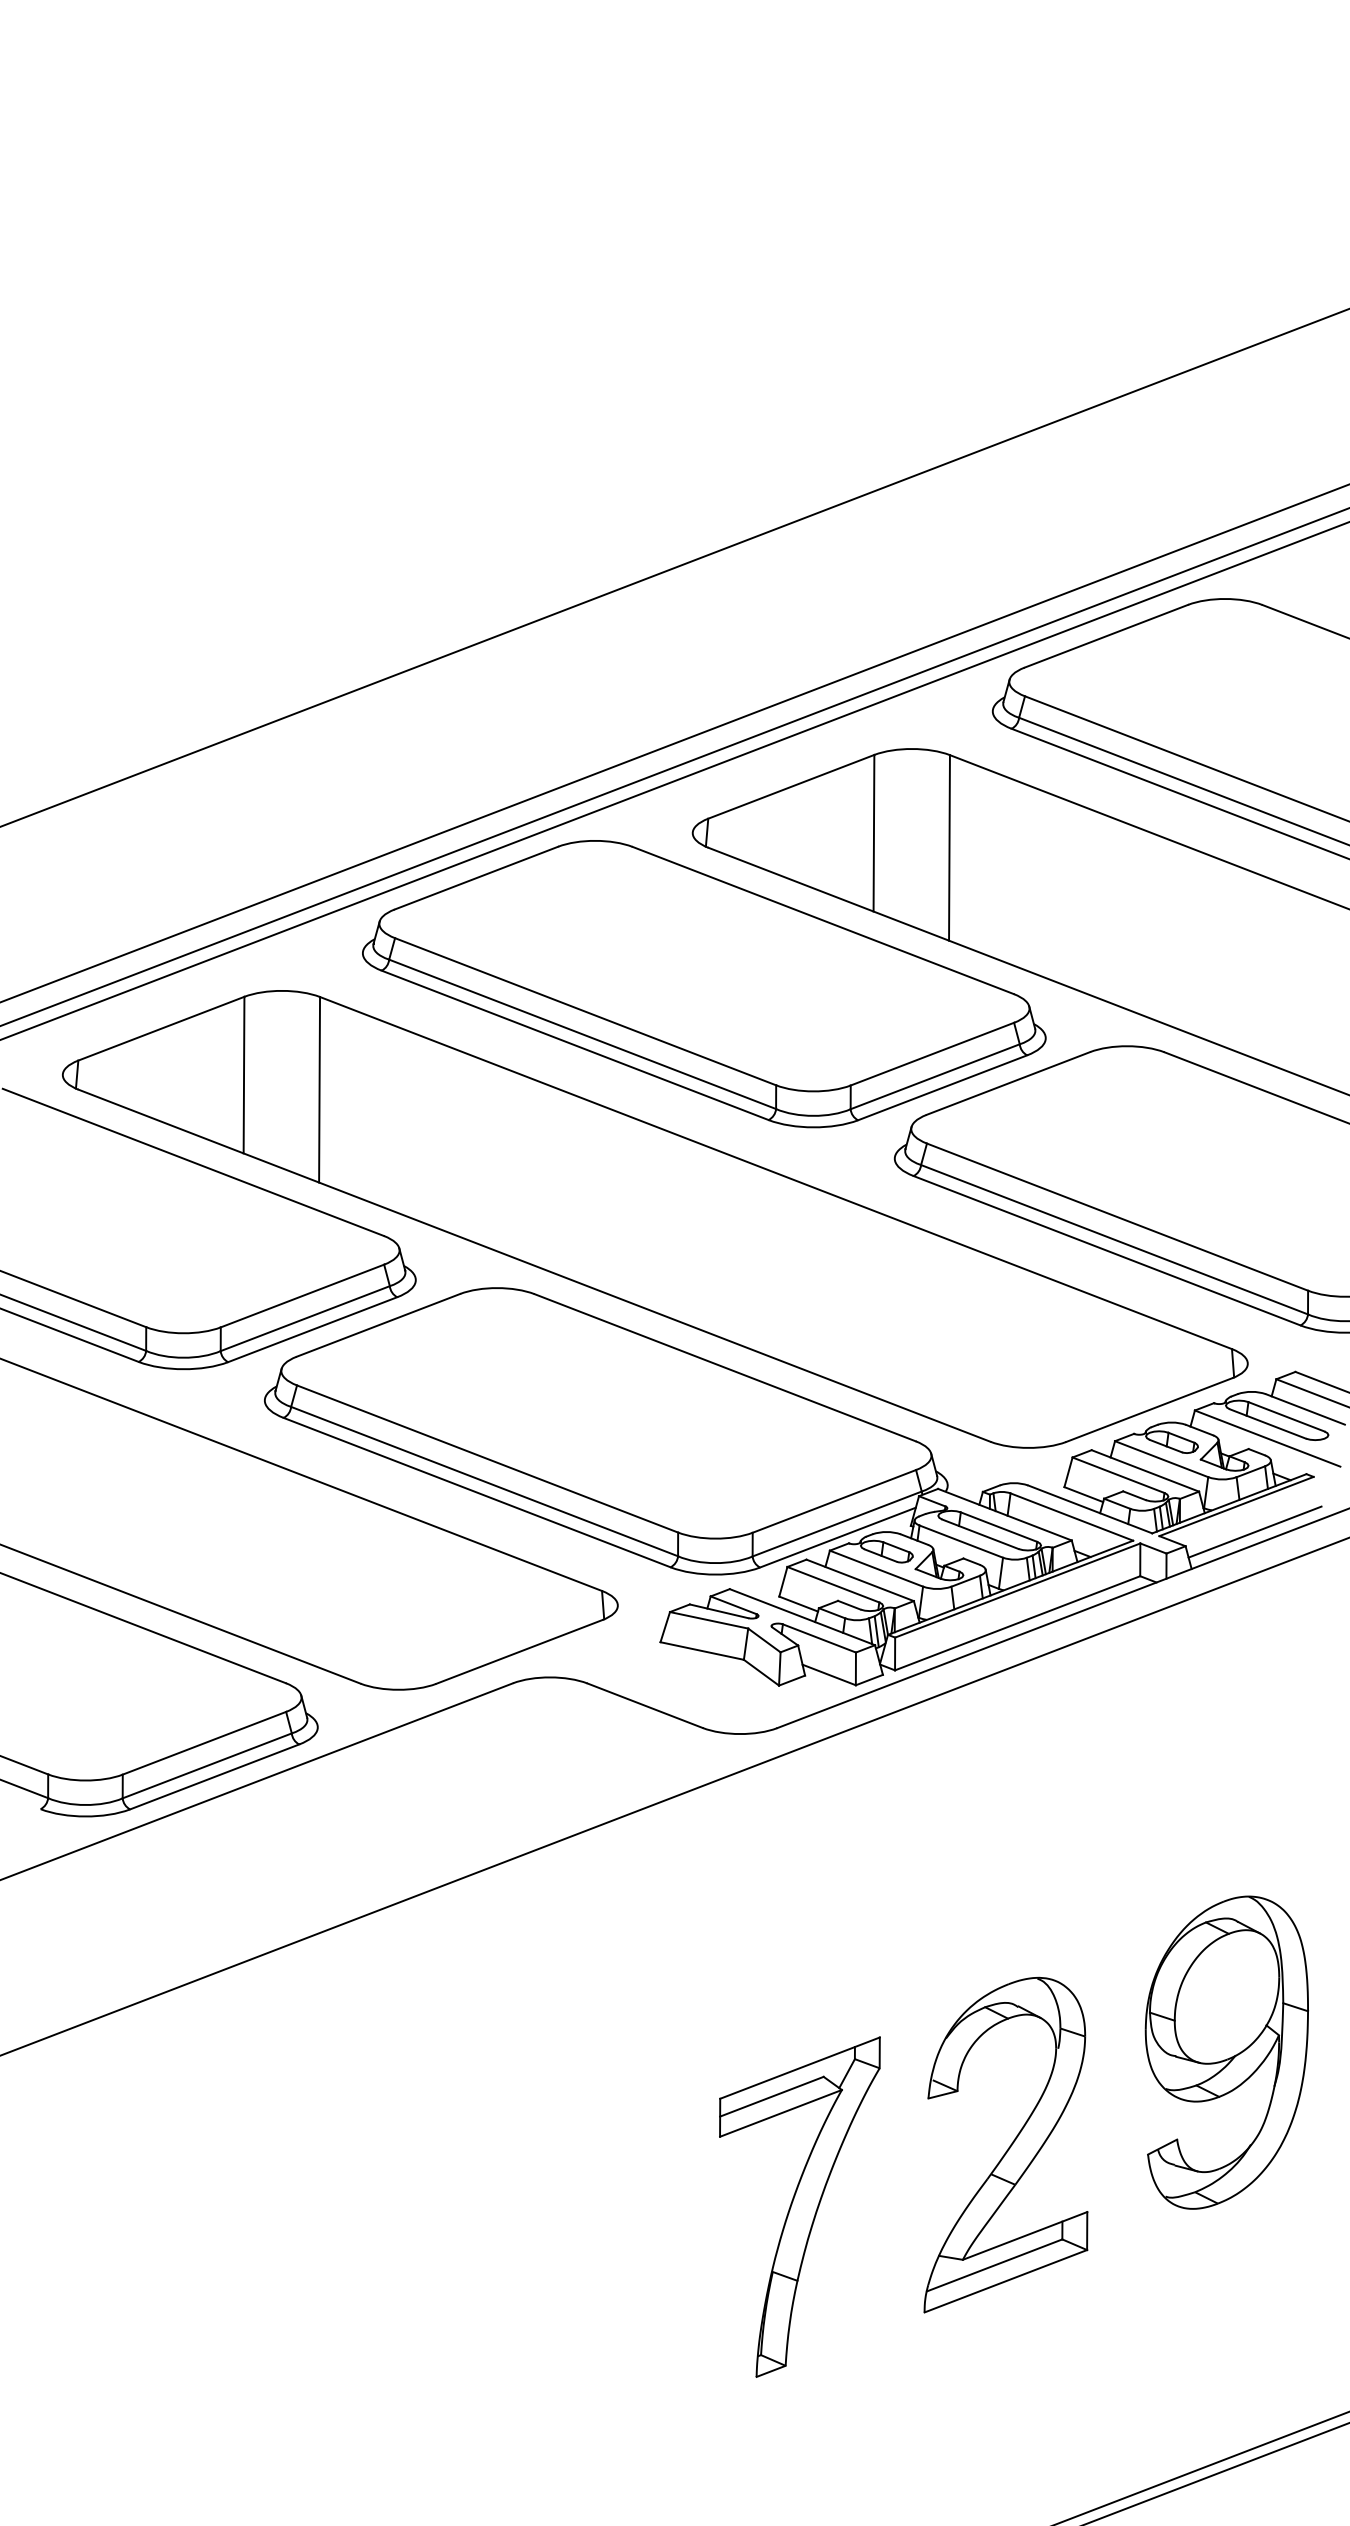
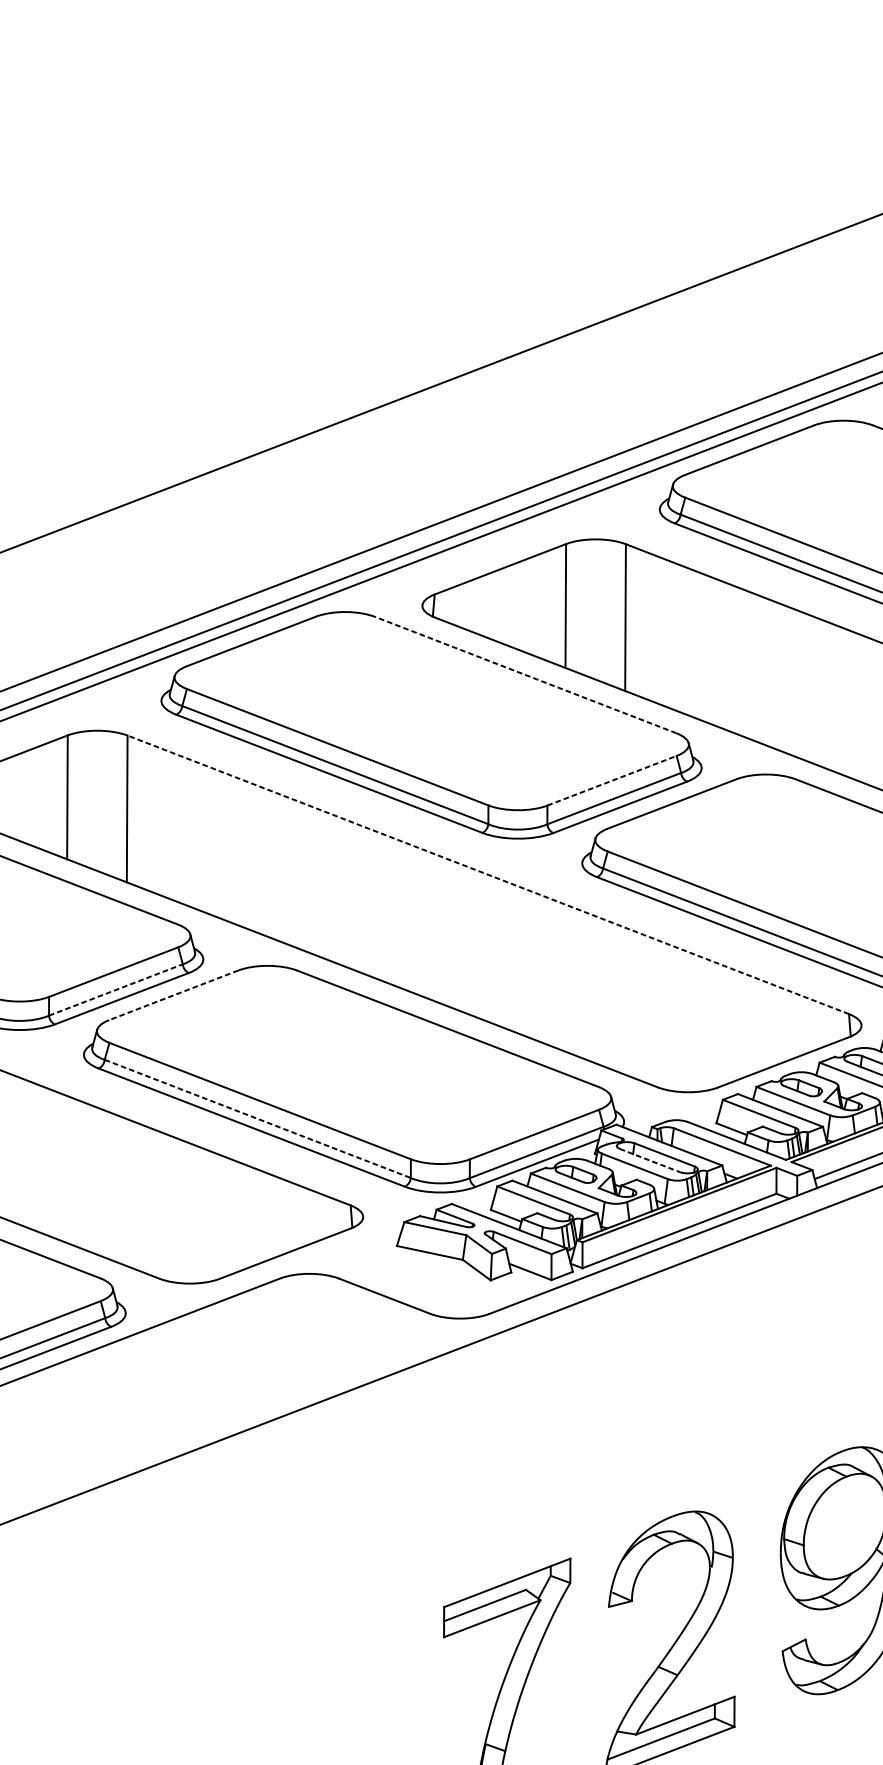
line: (822, 920) -> (525, 675), solid -> dashed
line: (932, 1053) -> (612, 780), solid -> dashed
line: (776, 1173) -> (488, 875), solid -> dashed
line: (305, 1318) -> (116, 989), solid -> dashed
line: (377, 1325) -> (173, 995), solid -> dashed
line: (485, 1481) -> (258, 1118), solid -> dashed
line: (980, 1534) -> (650, 1160), solid -> dashed

